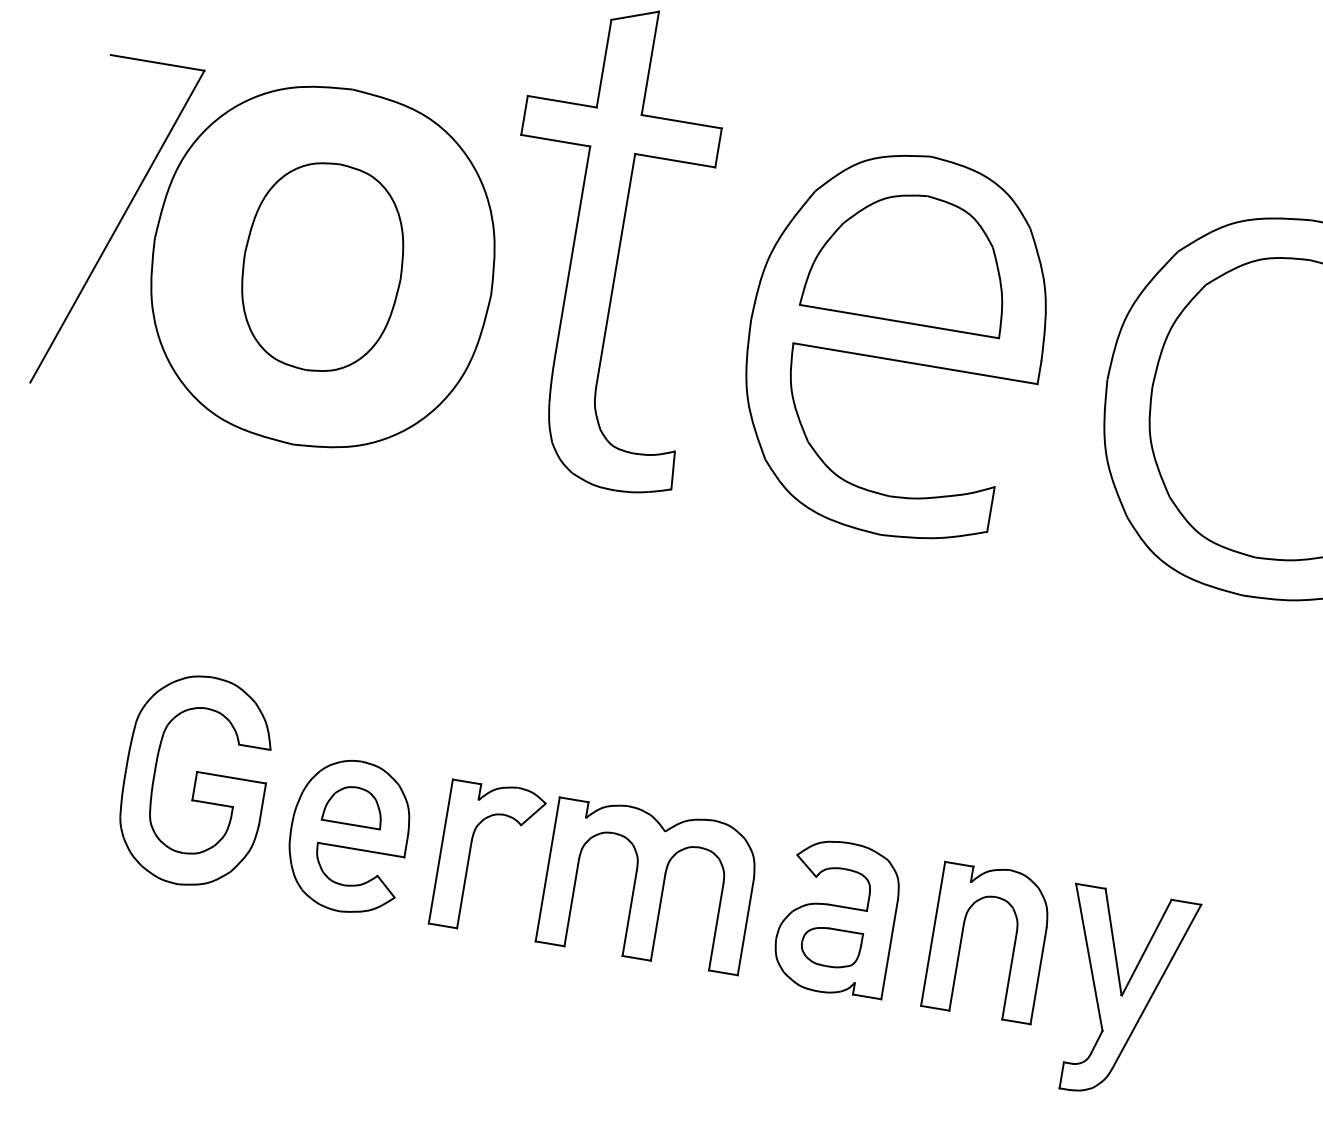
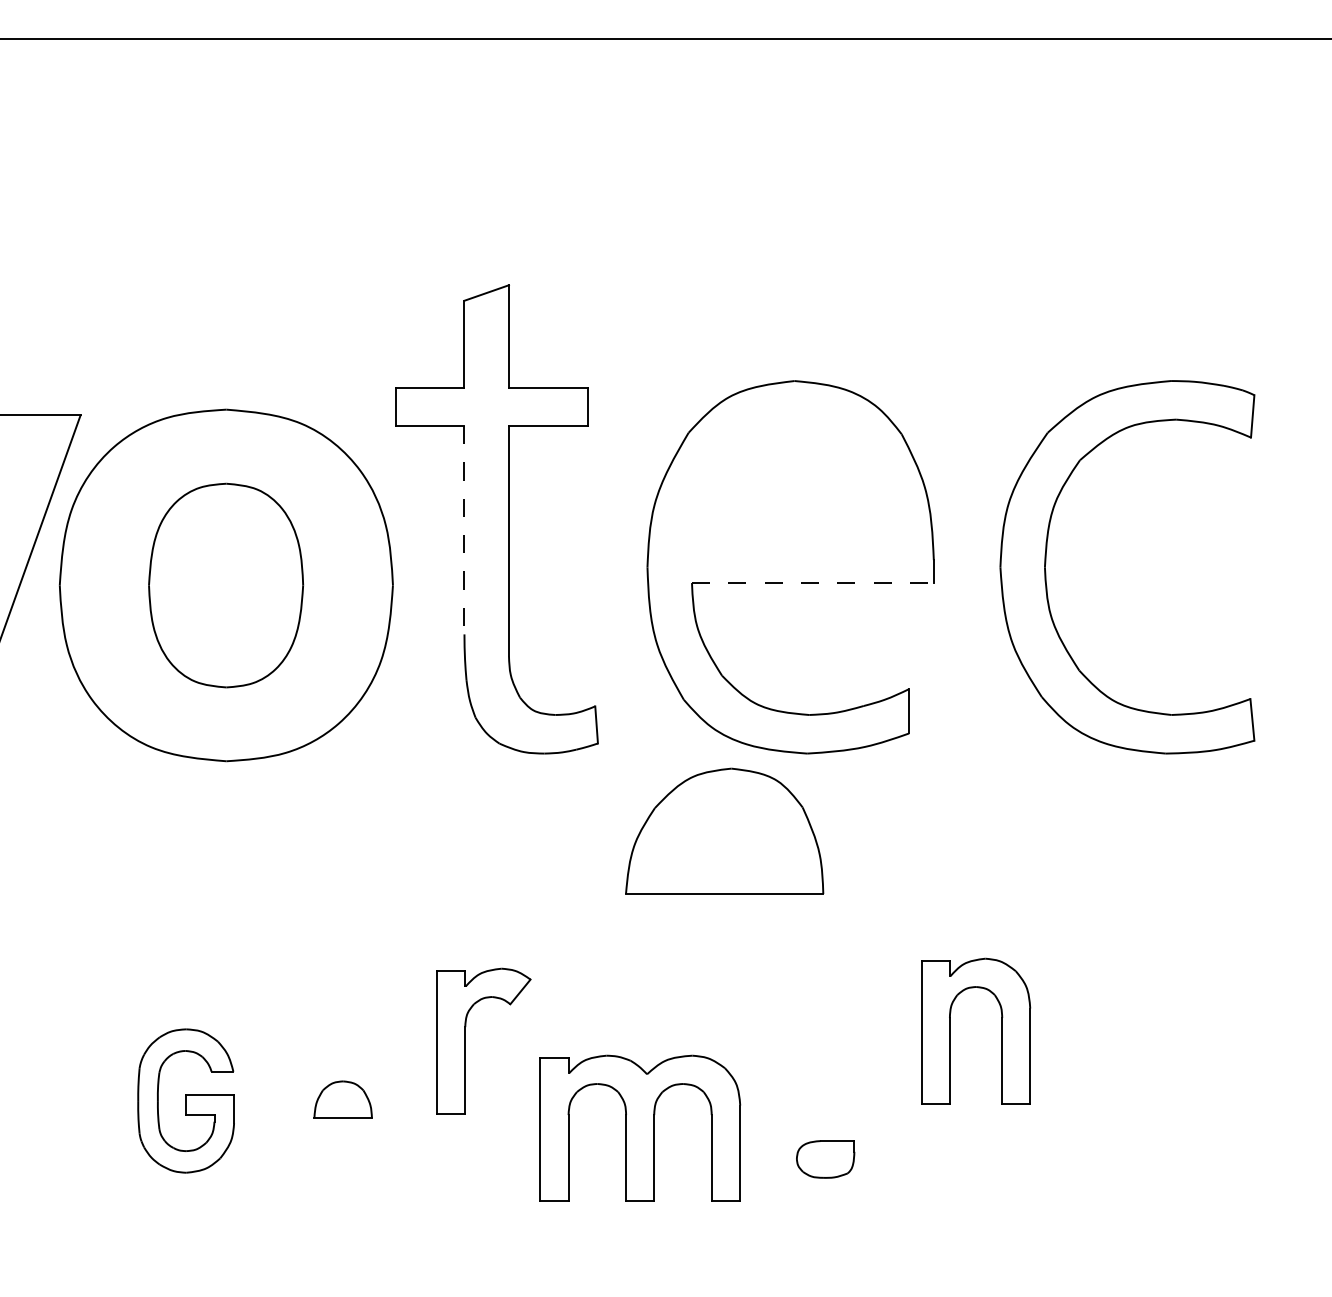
line: (572, 251) -> (464, 530), solid -> dashed
part: (910, 257) -> (724, 830), moved
line: (915, 364) -> (812, 583), solid -> dashed
part: (194, 780) -> (185, 1100), size x0.7
part: (348, 835) -> (342, 1129), removed
part: (469, 854) -> (465, 1040), moved
part: (836, 917) -> (826, 1129), removed
part: (1013, 945) -> (1001, 1030), moved
part: (1121, 994) -> (1113, 1157), removed

